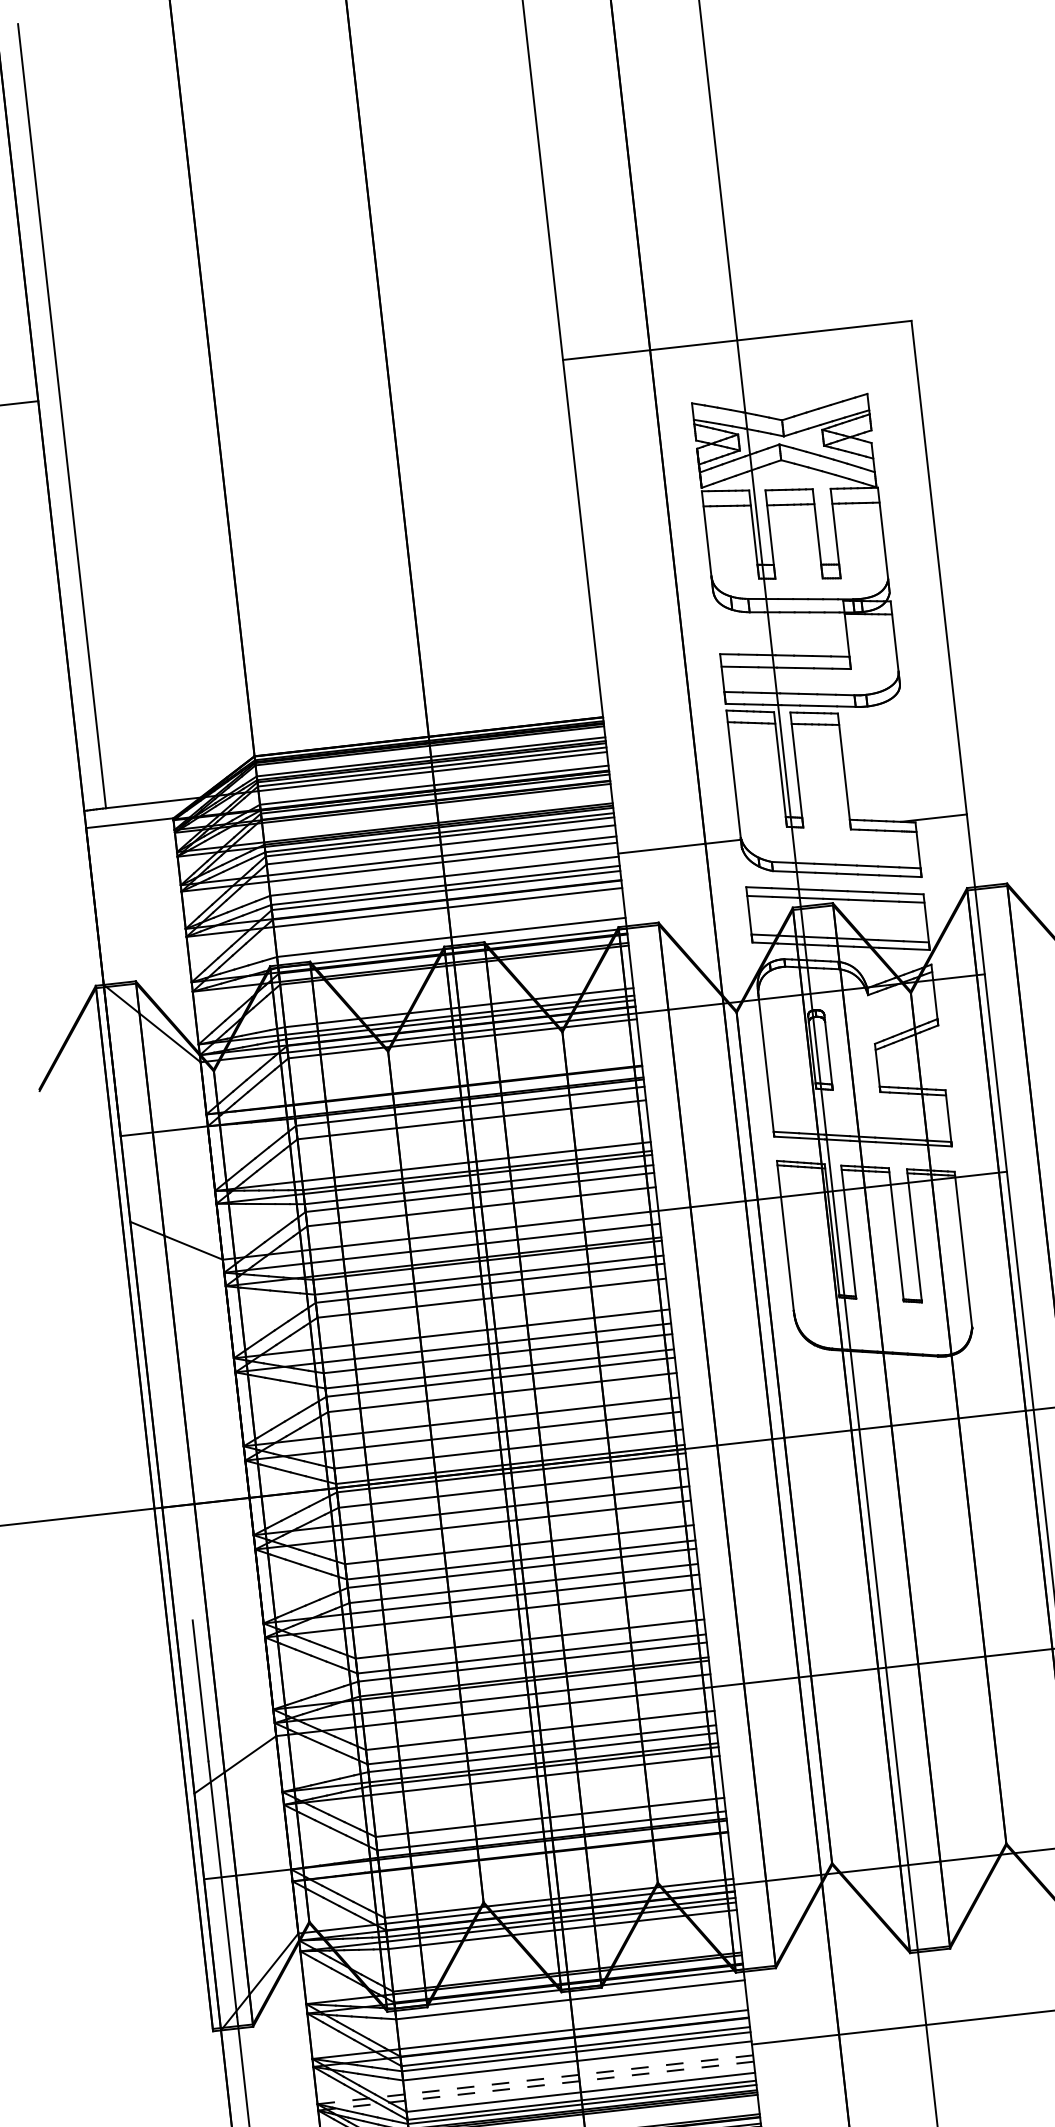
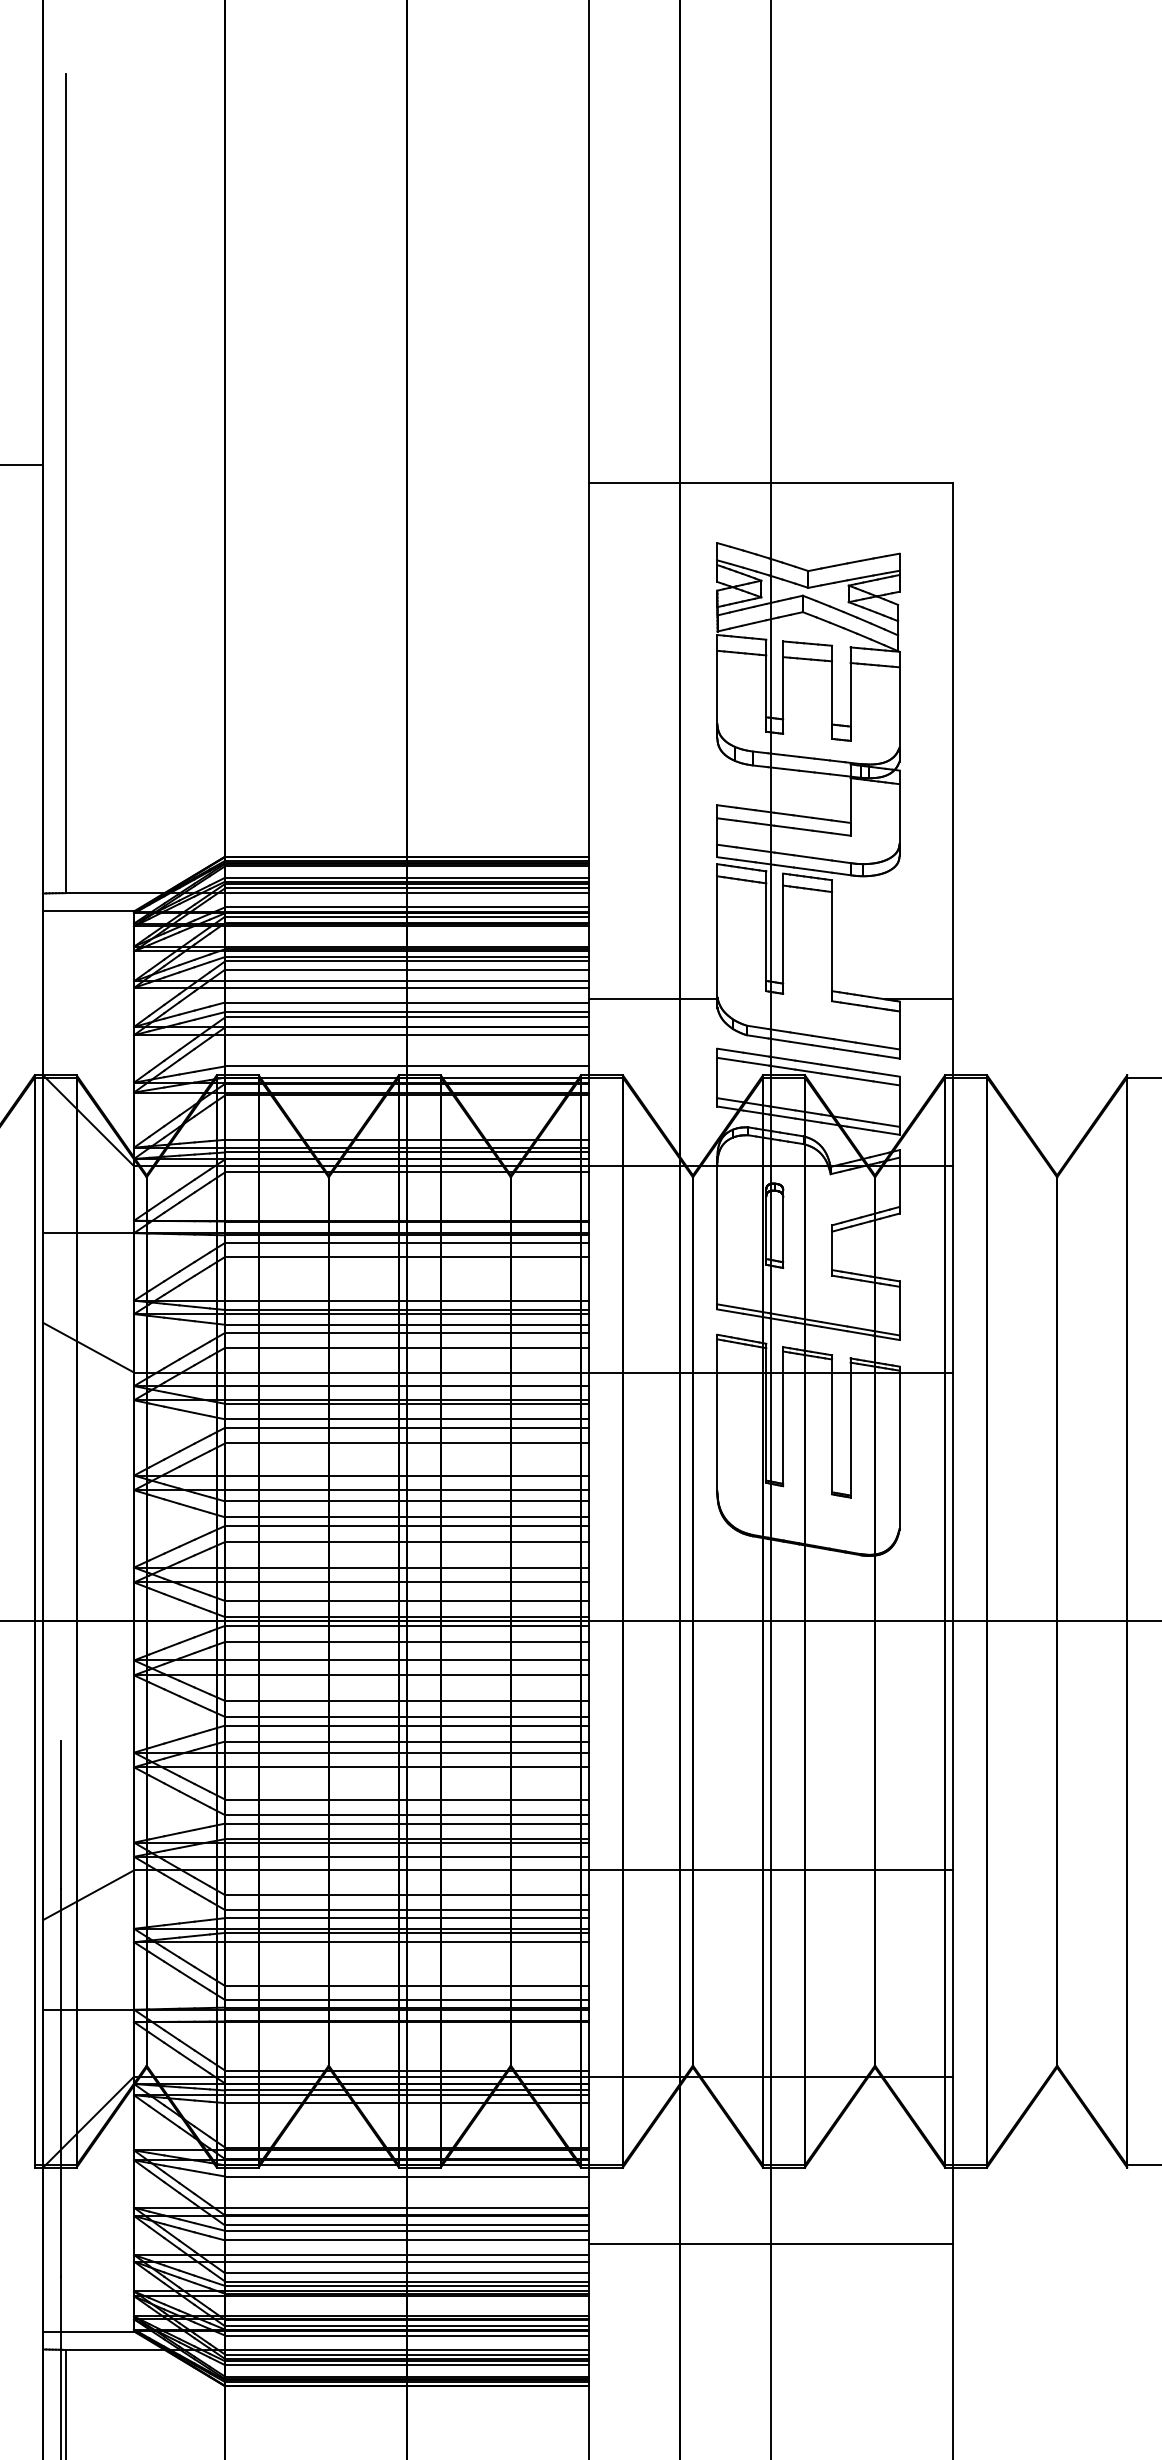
line: (535, 2080) -> (361, 2255), dashed -> solid
line: (535, 2086) -> (361, 2261), dashed -> solid

